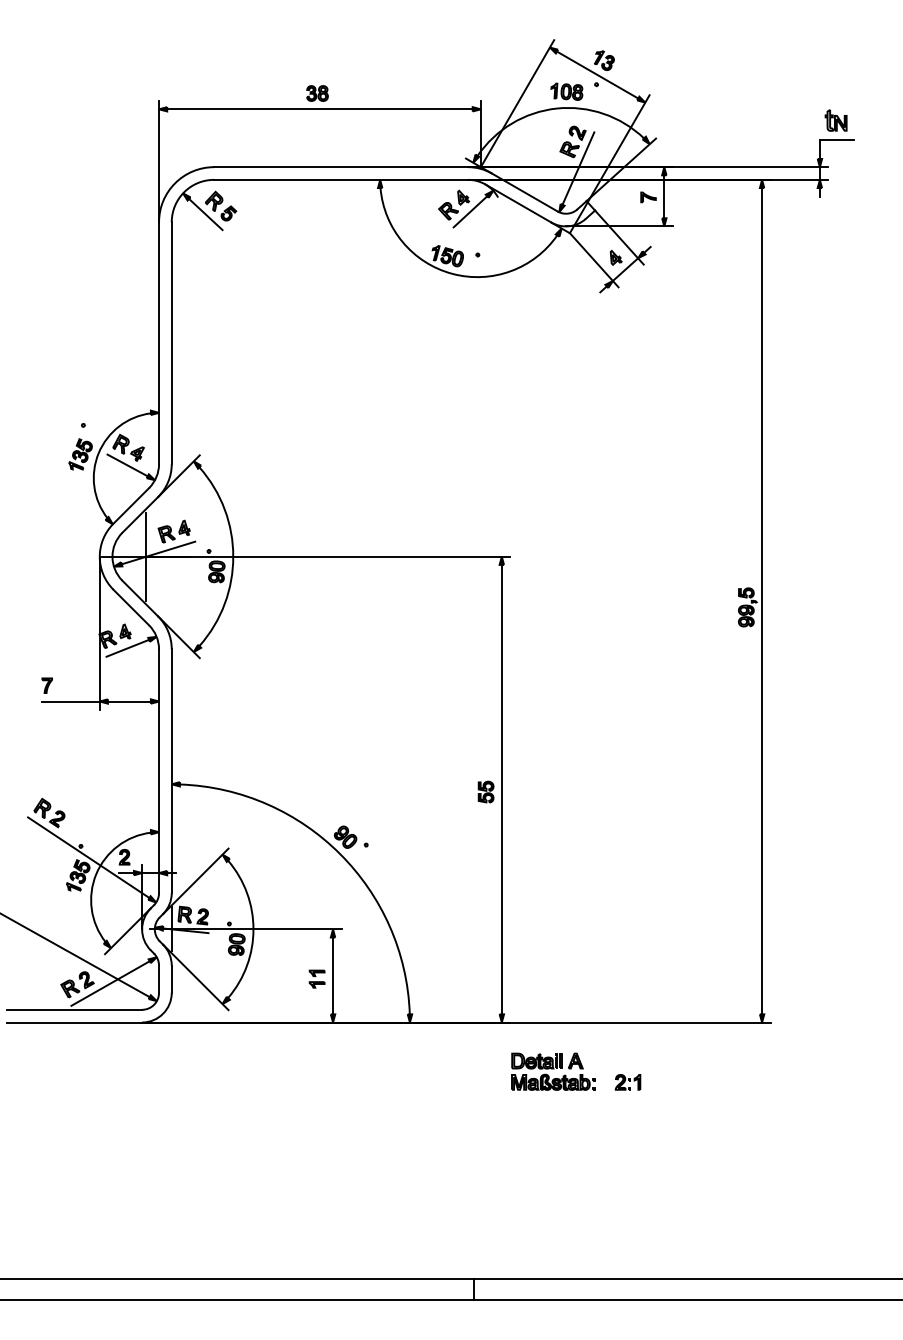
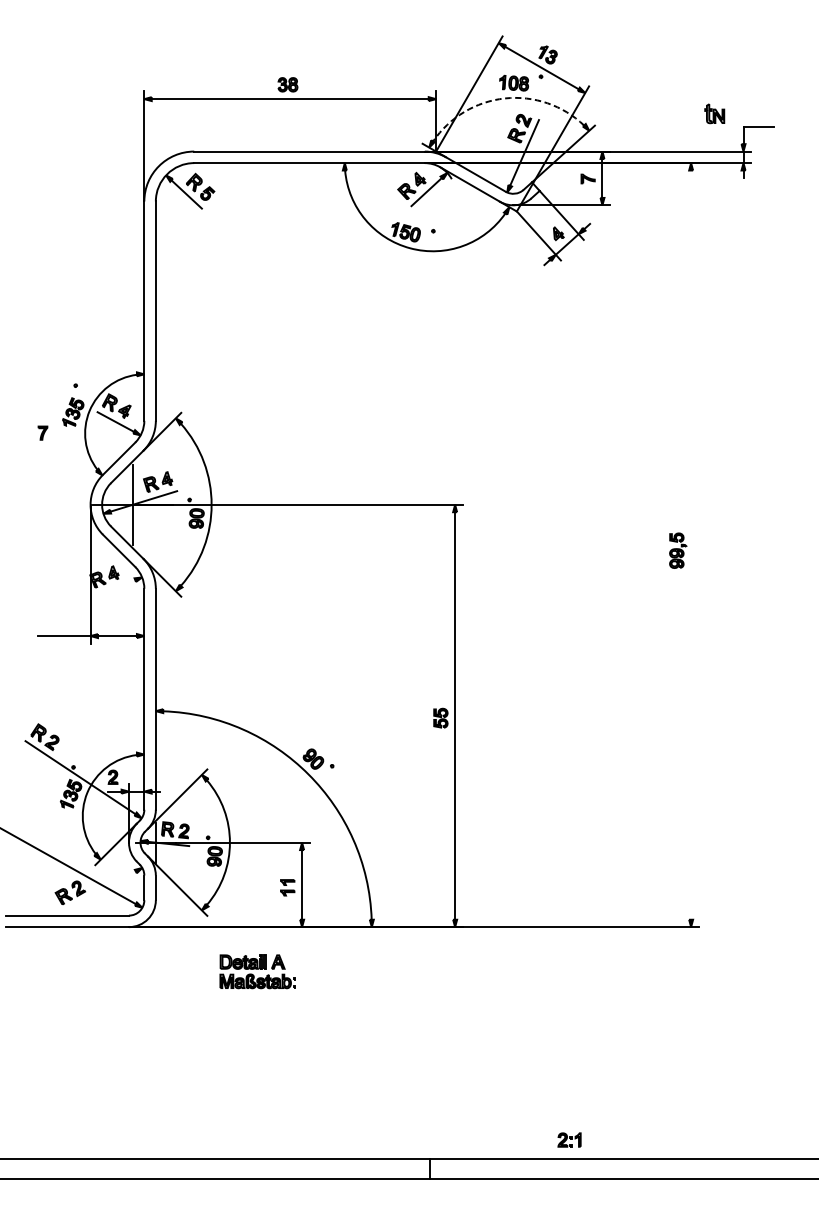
arc: (556, 108) -> (504, 98), solid -> dashed
part: (835, 120) -> (714, 113), moved
line: (762, 601) -> (691, 545), removed
line: (127, 647) -> (115, 587), removed
part: (46, 685) -> (42, 432), moved
line: (110, 983) -> (100, 891), removed
part: (553, 1071) -> (258, 971), moved
part: (627, 1082) -> (569, 1140), moved

